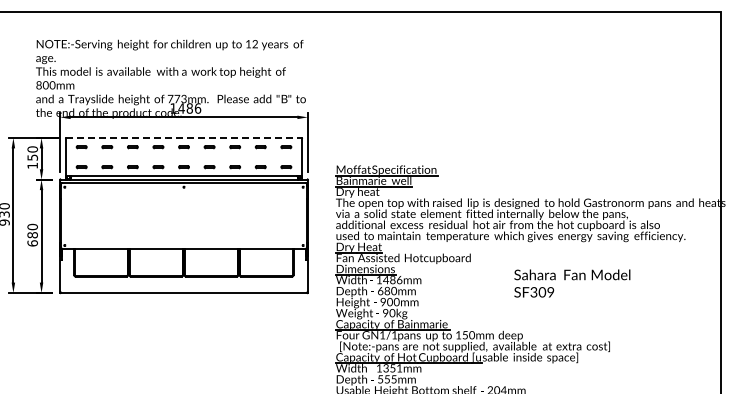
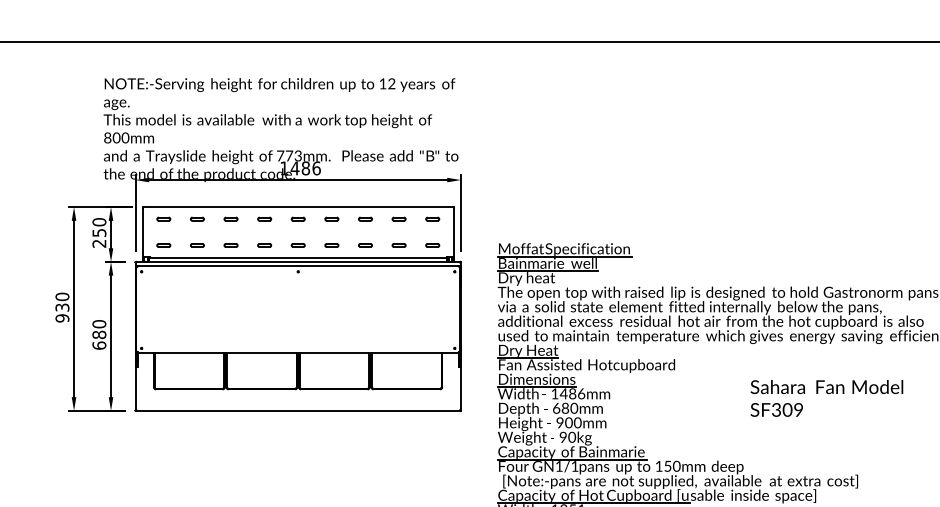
line: (184, 138) -> (298, 207), dashed -> solid
text: (32, 165) -> (99, 243), 150 -> 250
text: (572, 283) -> (827, 398), moved

